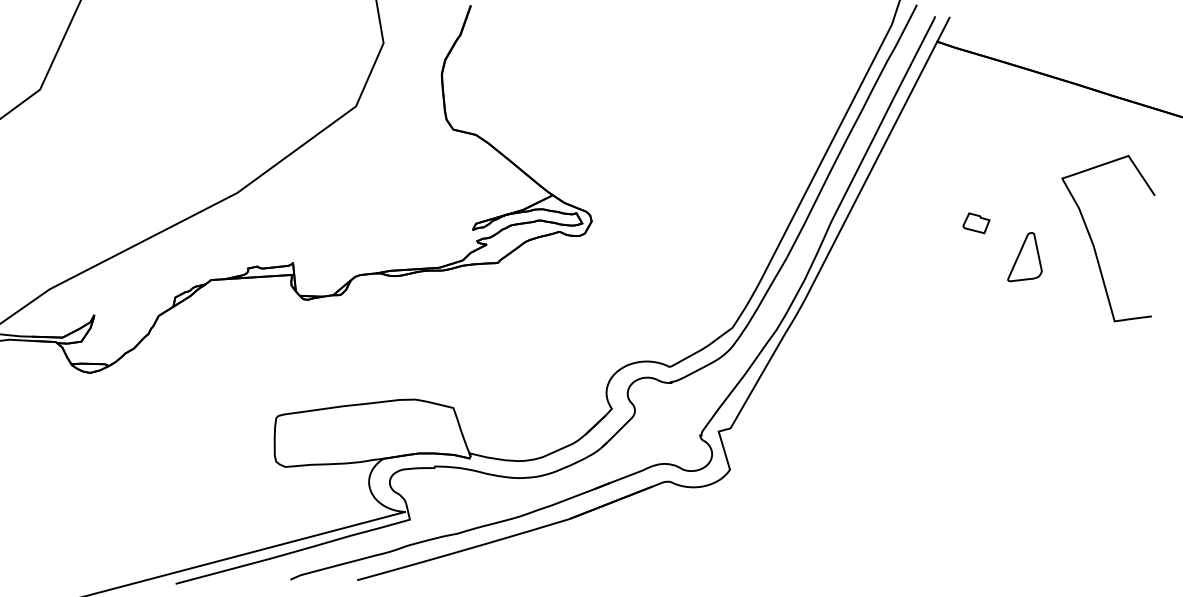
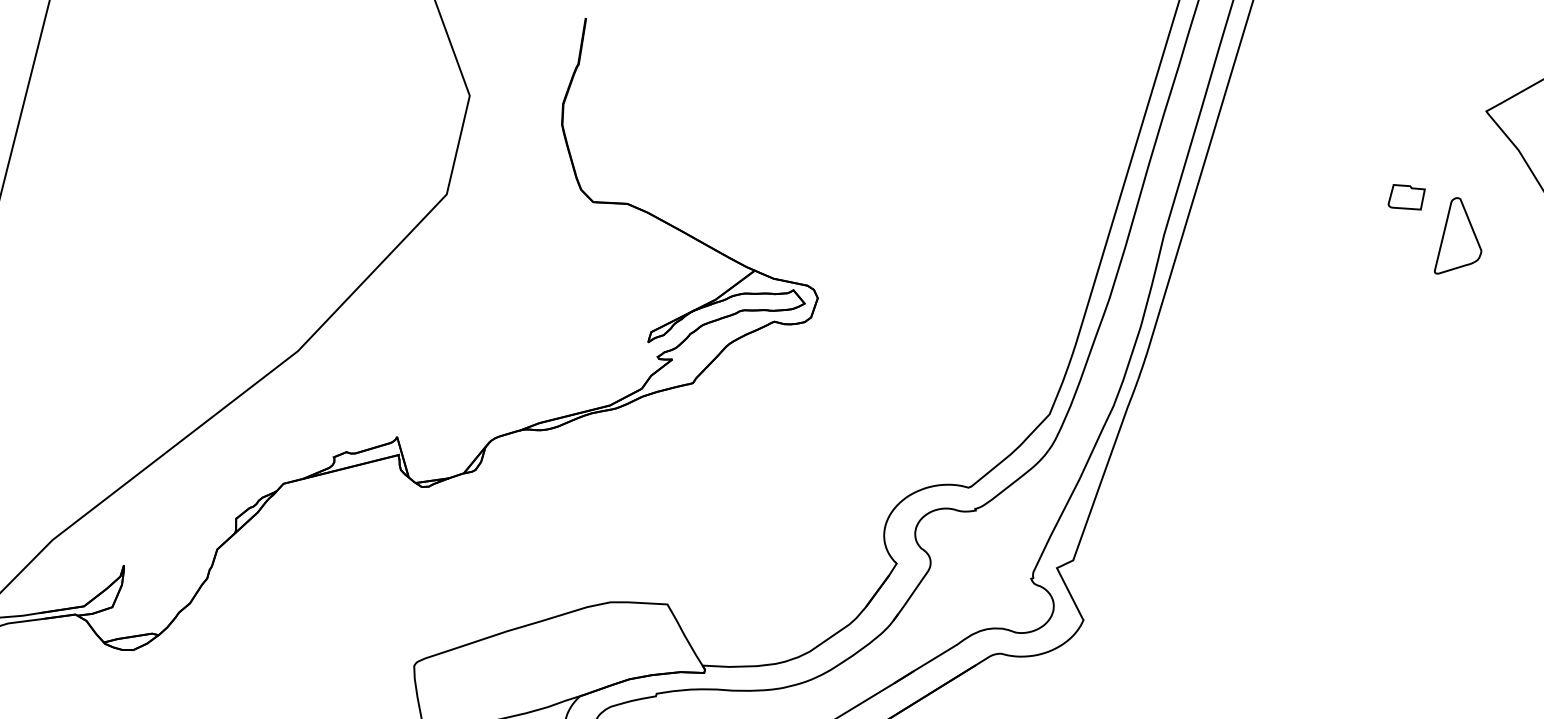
part: (976, 223) -> (1406, 197), moved

